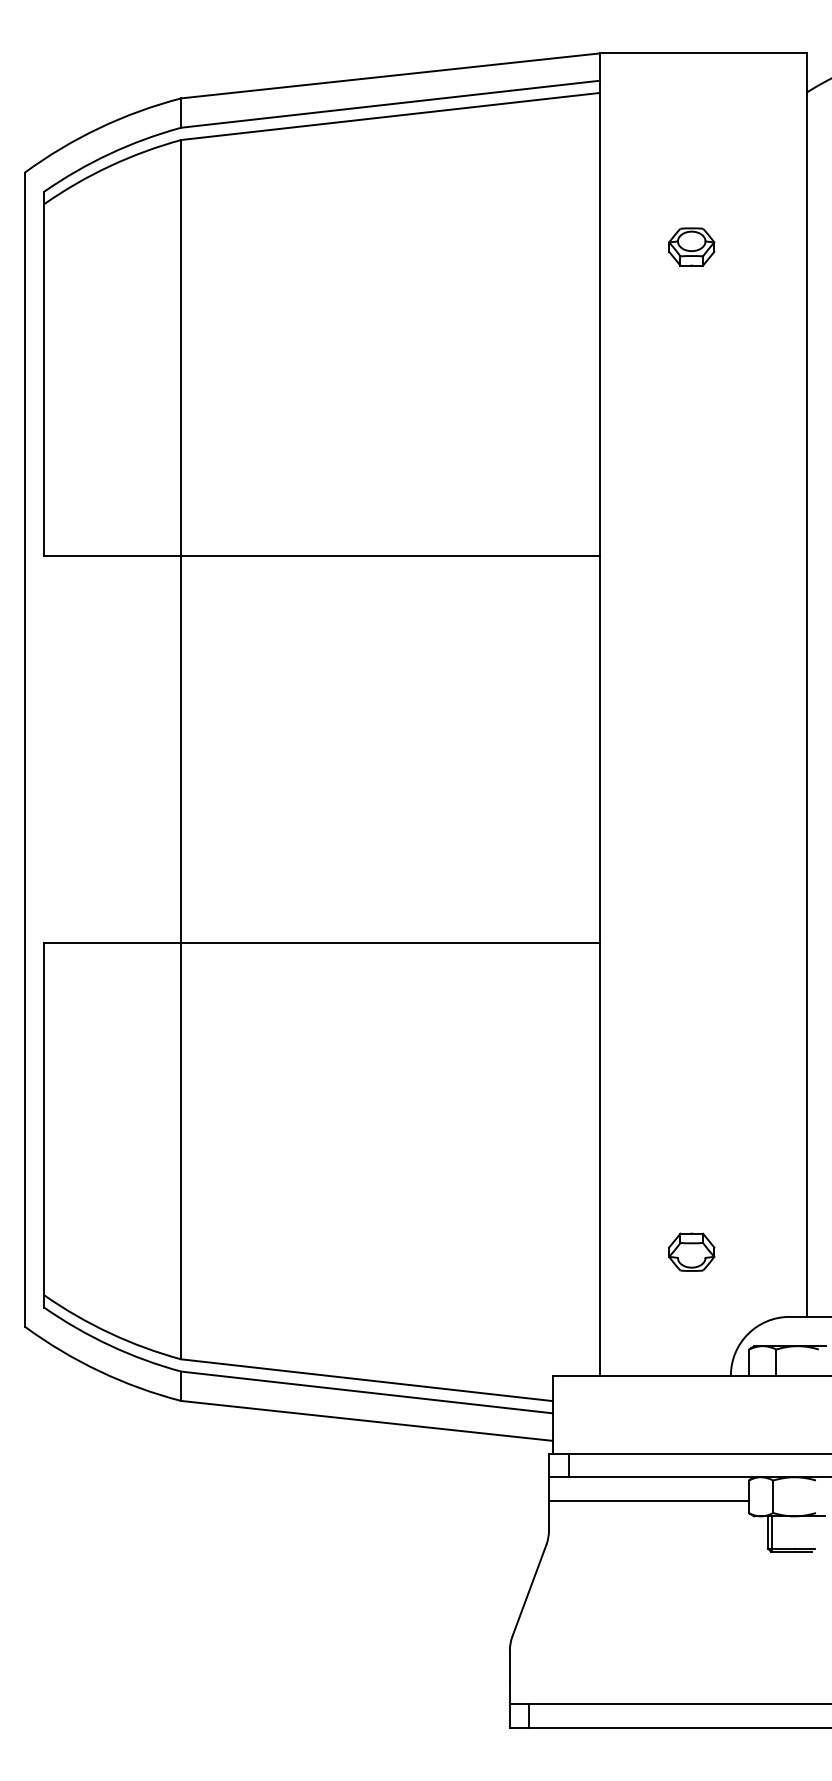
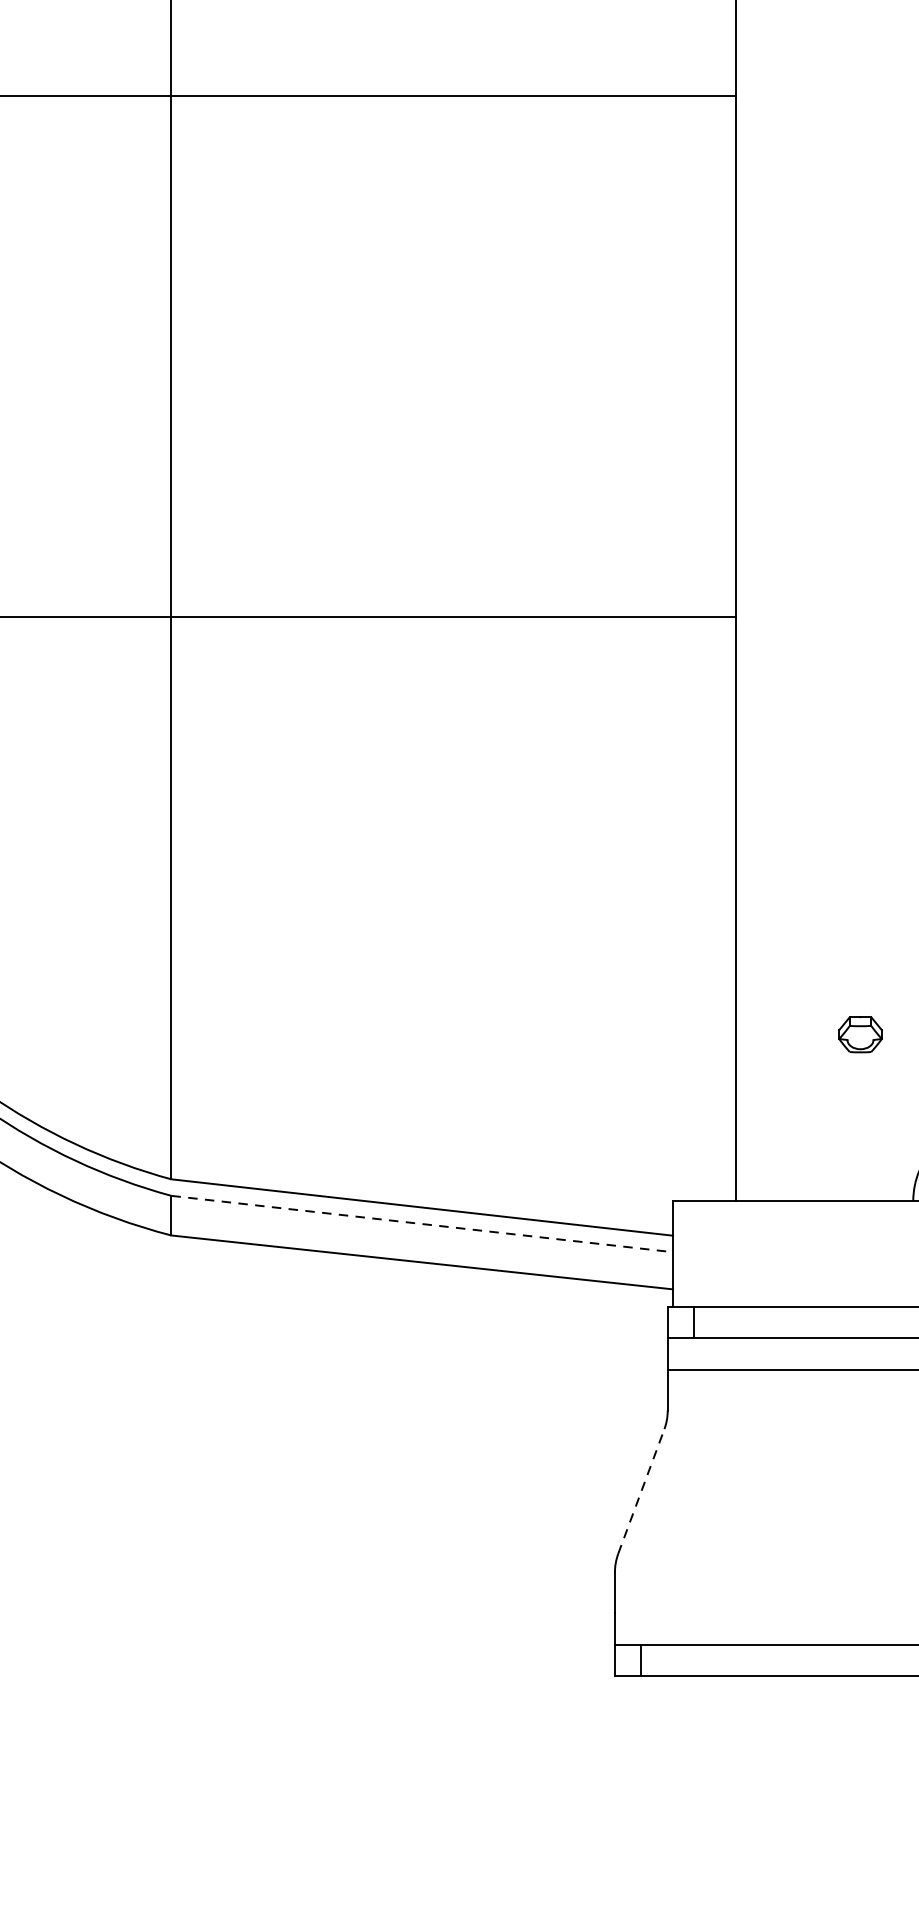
part: (691, 1251) -> (860, 1033), size x0.7
line: (367, 1392) -> (422, 1224), solid -> dashed
line: (529, 1590) -> (641, 1491), solid -> dashed

